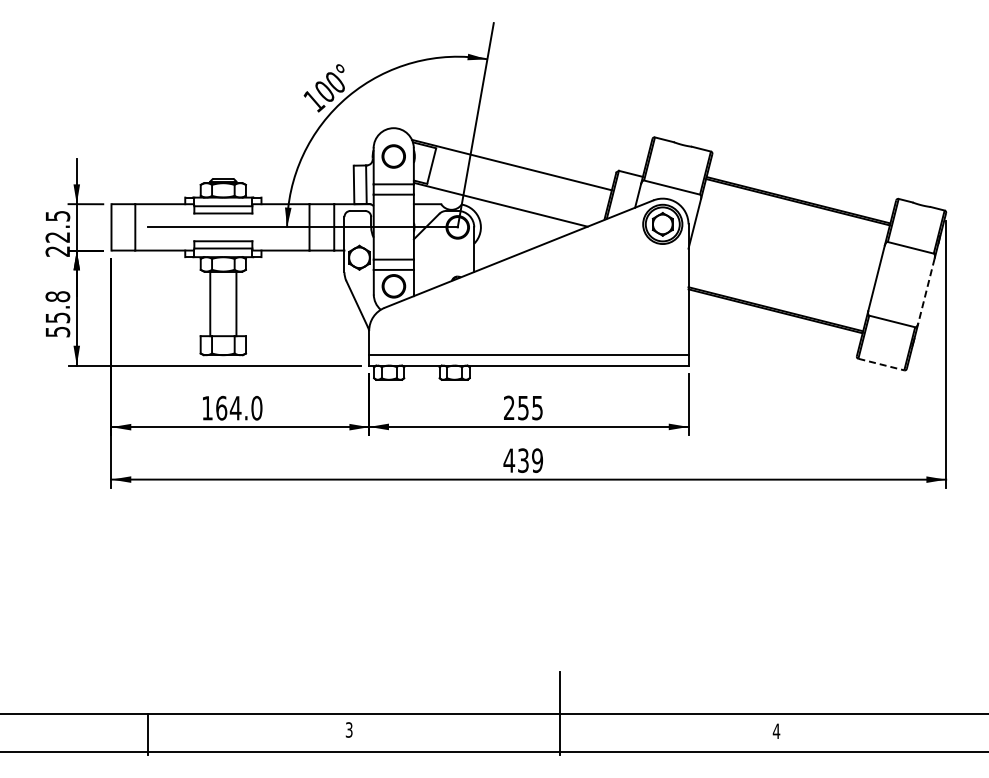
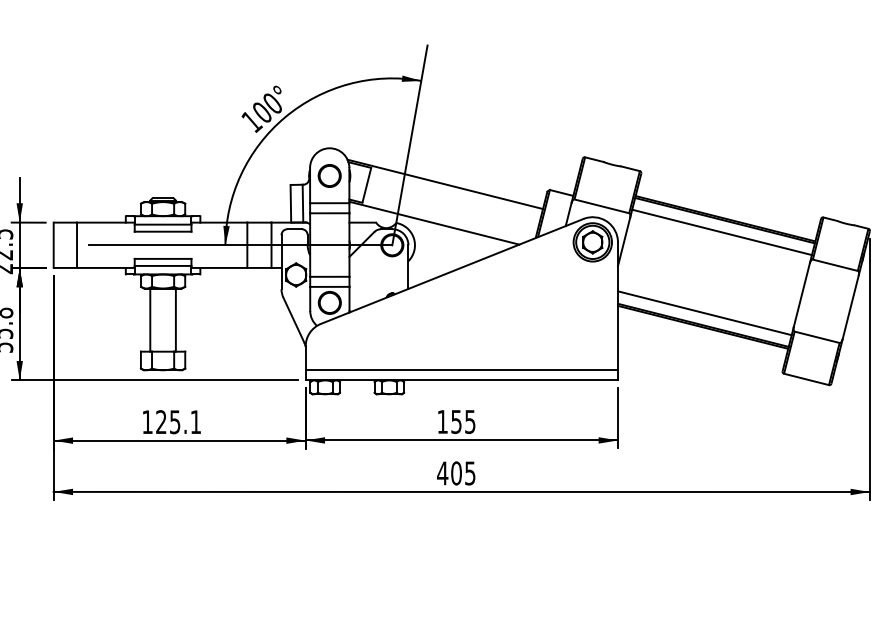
line: (794, 214) -> (721, 232), added
line: (926, 291) -> (850, 307), dashed -> solid
line: (777, 296) -> (704, 312), added
line: (881, 364) -> (806, 379), dashed -> solid
text: (239, 407) -> (178, 421), 164.0 -> 125.1
text: (509, 407) -> (442, 421), 255 -> 155
text: (530, 460) -> (463, 473), 439 -> 405

